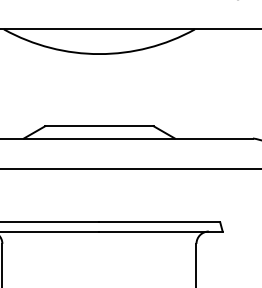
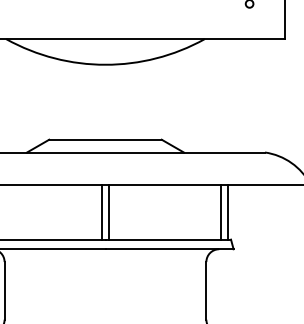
line: (96, 195) -> (102, 211), added
line: (102, 195) -> (108, 211), added
line: (211, 195) -> (221, 211), added
line: (216, 195) -> (227, 211), added

